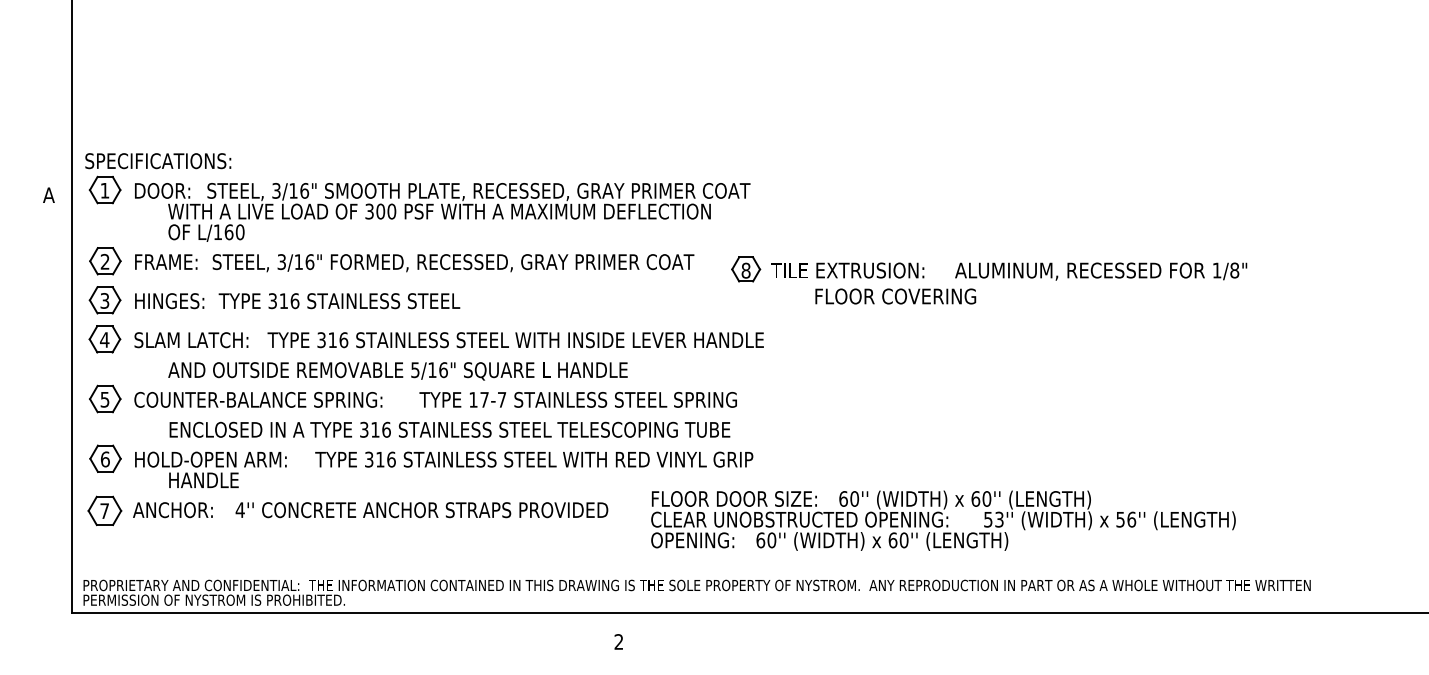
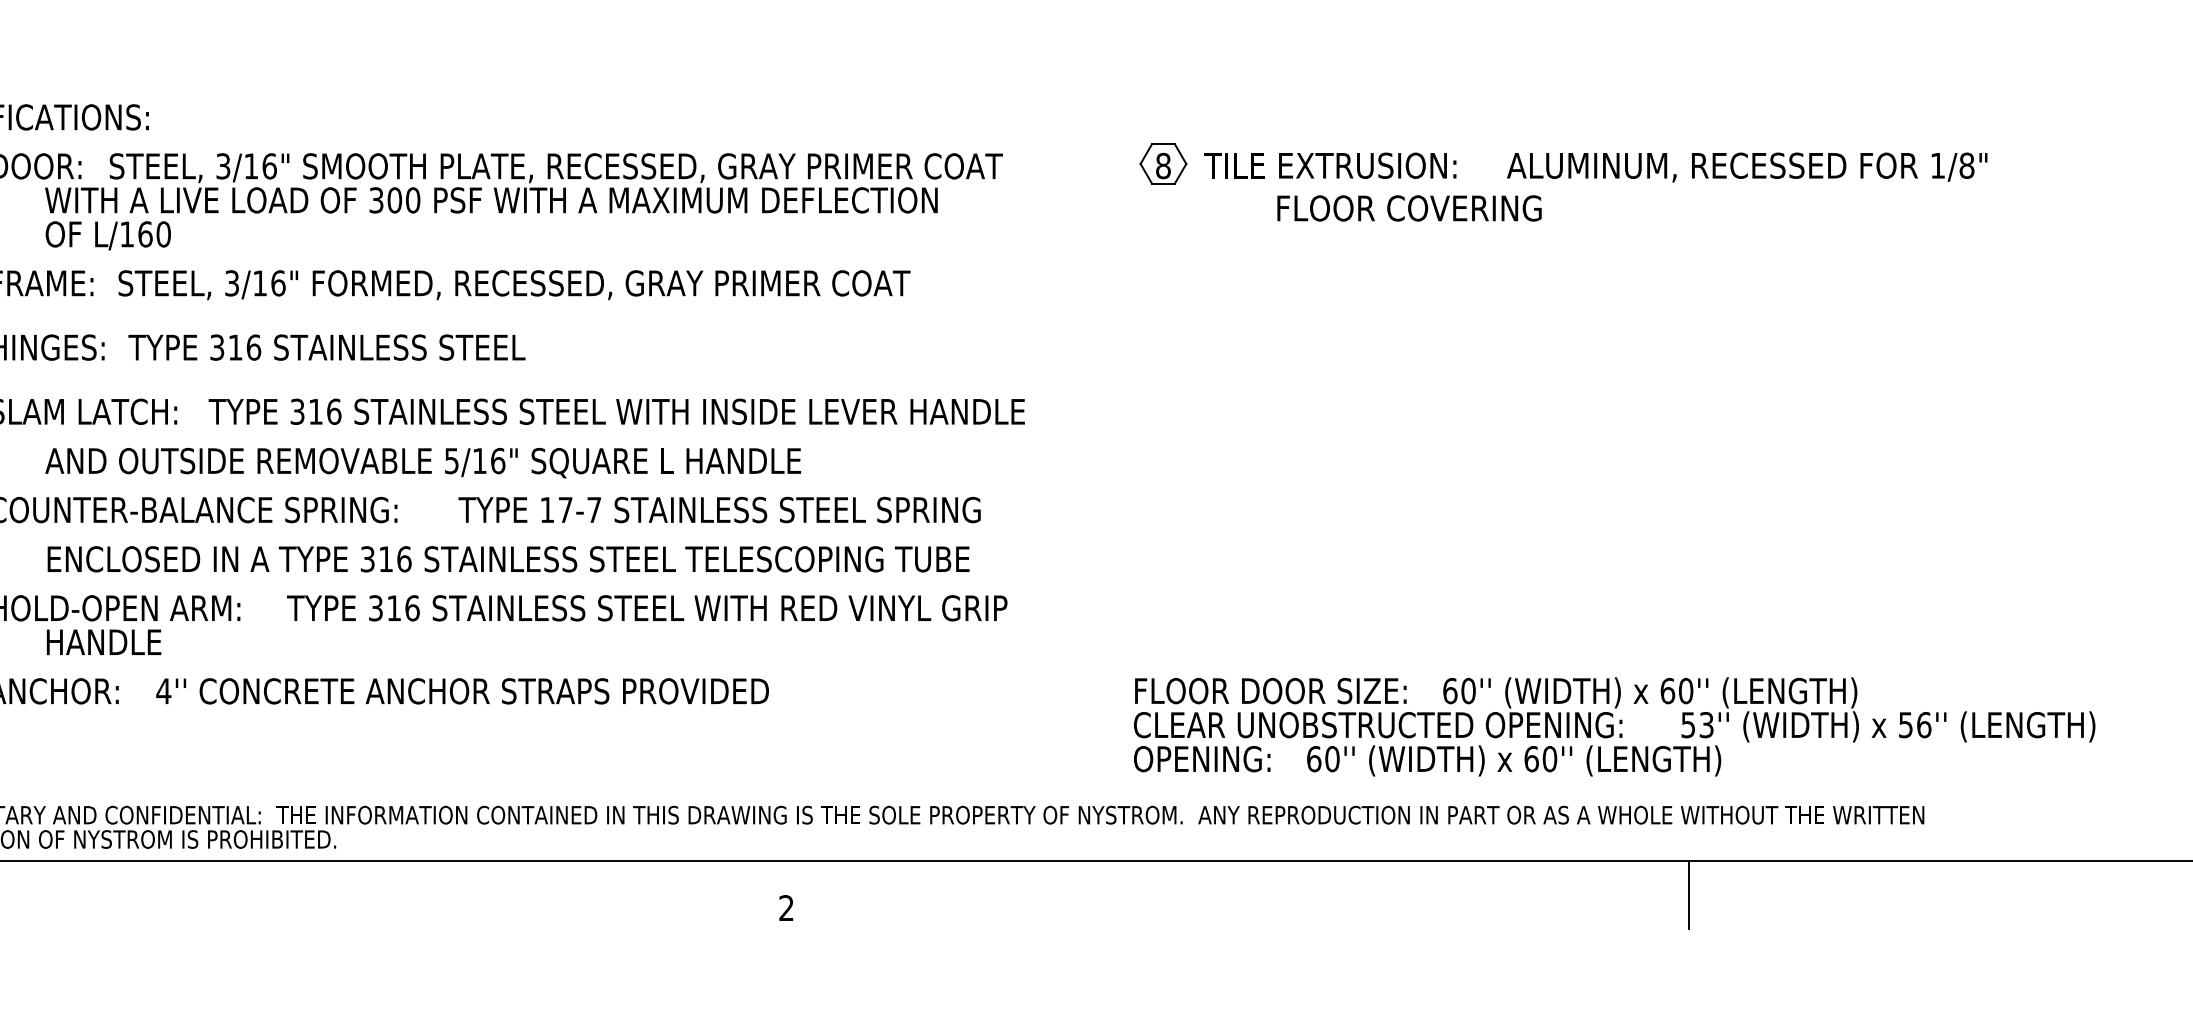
part: (989, 280) -> (1563, 182), moved
text: (943, 520) -> (1614, 726), moved
line: (1167, 633) -> (1688, 894), added

